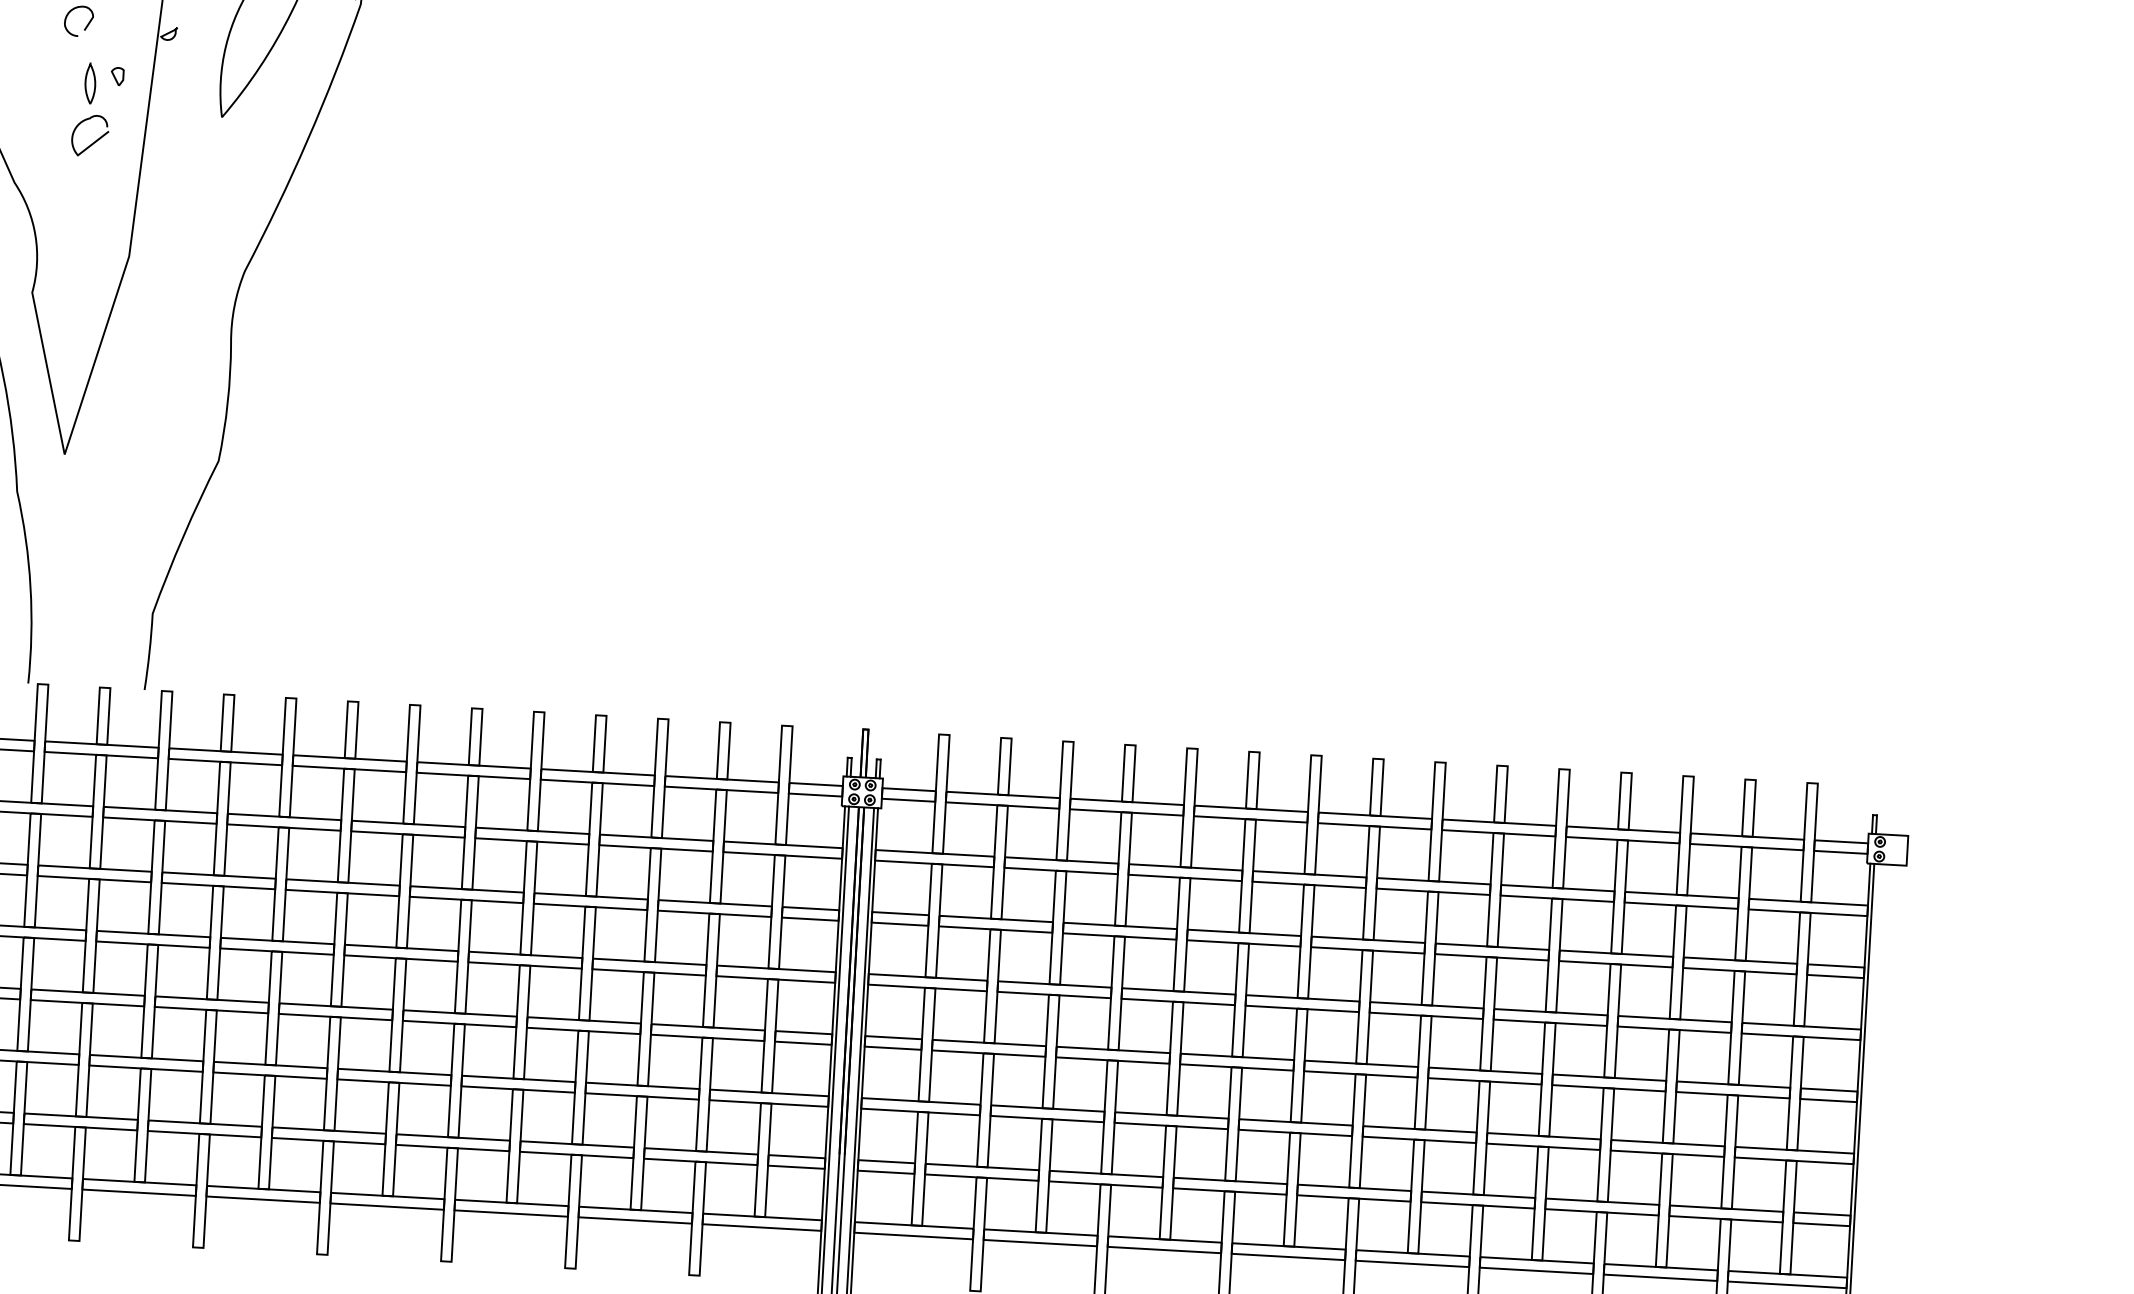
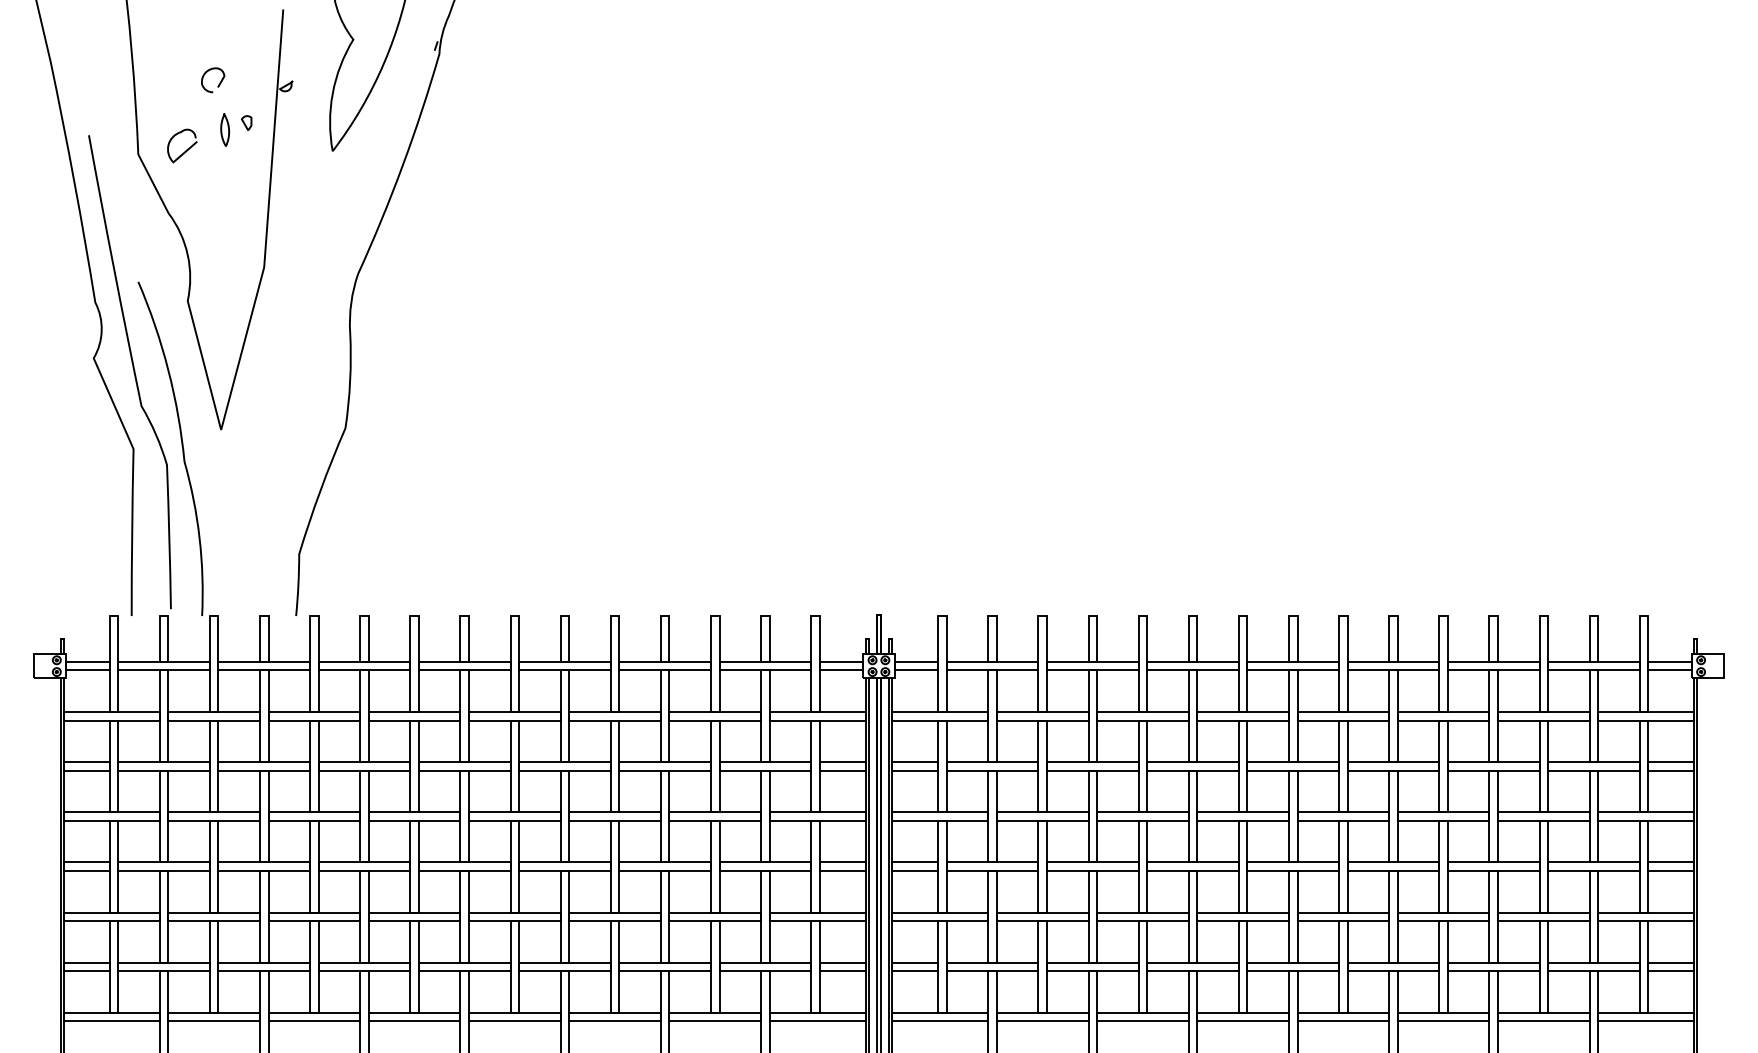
curve: (95, 140) -> (186, 149), moved

